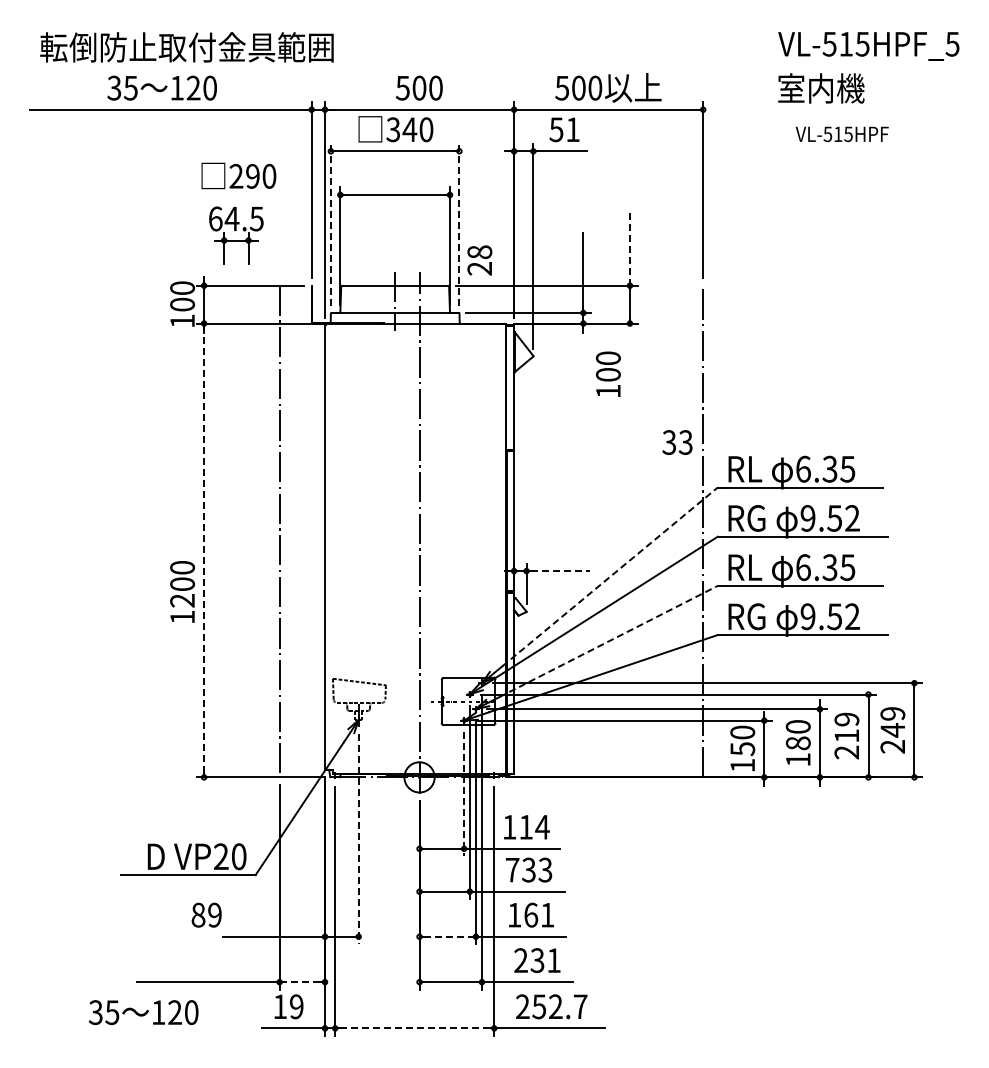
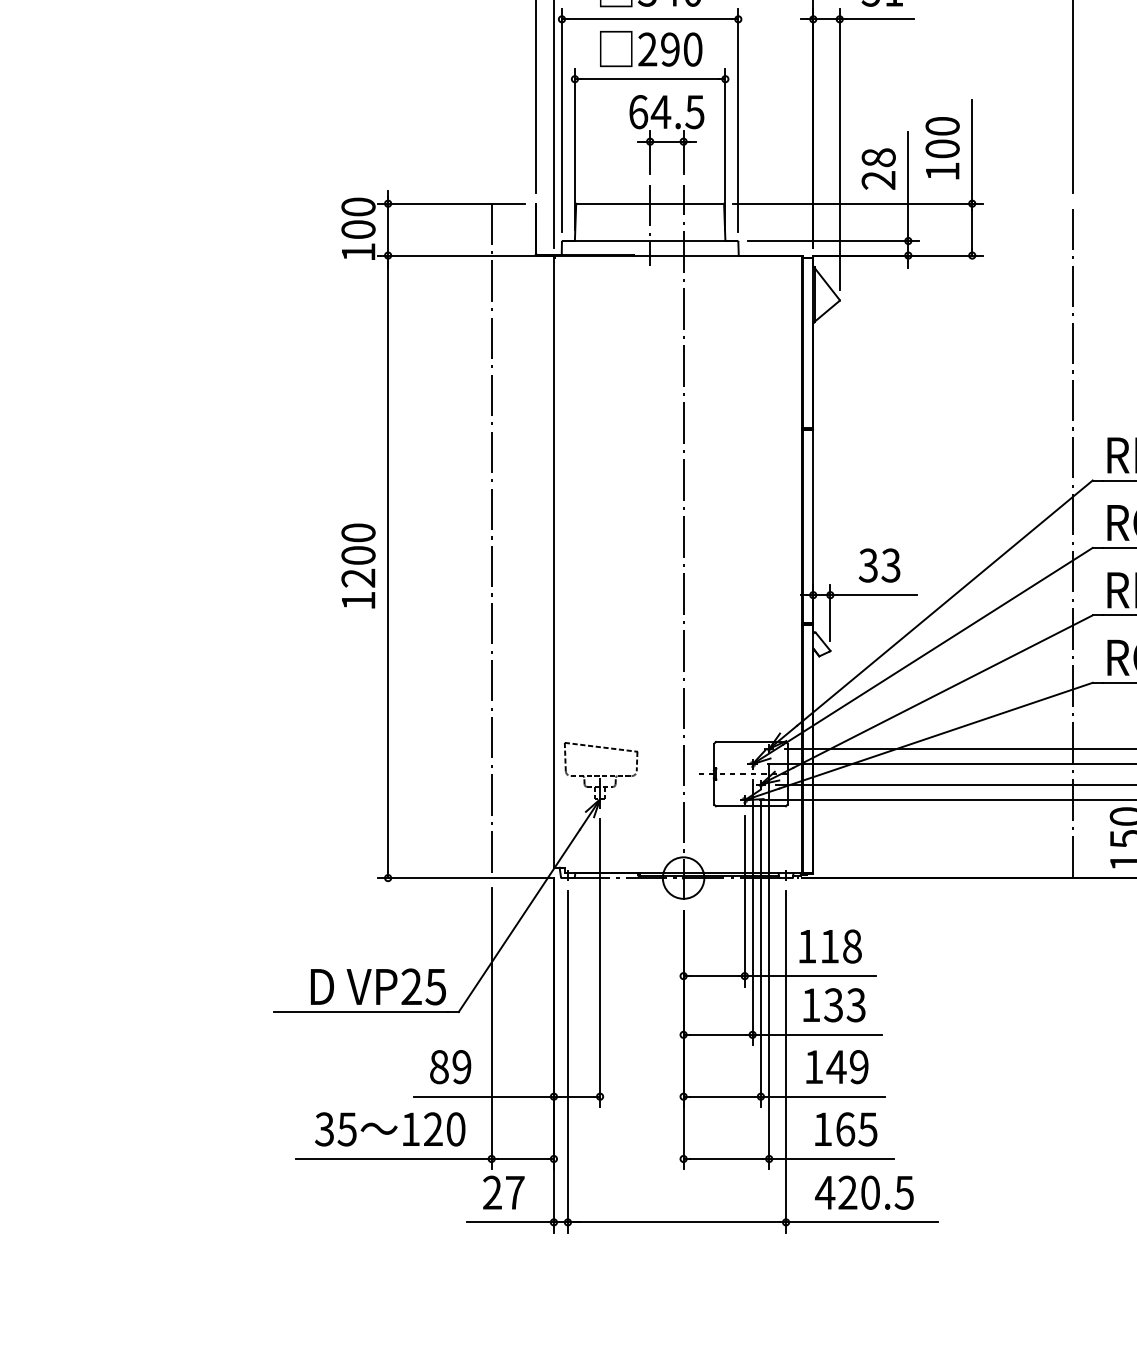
text: (238, 175) -> (650, 48), moved
line: (330, 224) -> (561, 119), dashed -> solid
line: (459, 224) -> (738, 119), dashed -> solid
part: (236, 235) -> (667, 134), moved
line: (629, 248) -> (971, 152), dashed -> solid
text: (479, 260) -> (878, 169), moved
text: (608, 373) -> (942, 147), moved
text: (677, 442) -> (879, 565), moved
line: (204, 549) -> (388, 565), dashed -> solid
line: (560, 571) -> (876, 595), dashed -> solid
line: (610, 576) -> (945, 602), dashed -> solid
text: (182, 591) -> (358, 565), moved
line: (609, 641) -> (944, 691), dashed -> solid
line: (464, 794) -> (745, 901), dashed -> solid
text: (542, 826) -> (852, 945), 114 -> 118
line: (358, 839) -> (599, 963), dashed -> solid
text: (238, 856) -> (435, 986), VP20 -> VP25
text: (512, 870) -> (811, 1005), 733 -> 133
text: (206, 914) -> (450, 1066), moved
text: (538, 914) -> (846, 1066), 161 -> 149
line: (447, 936) -> (721, 1096), dashed -> solid
text: (537, 960) -> (845, 1129), 231 -> 165
line: (301, 982) -> (521, 1159), dashed -> solid
text: (288, 1006) -> (503, 1192), 19 -> 27
text: (551, 1006) -> (864, 1192), 252.7 -> 420.5
text: (143, 1012) -> (389, 1129), moved
line: (414, 1028) -> (676, 1222), dashed -> solid

